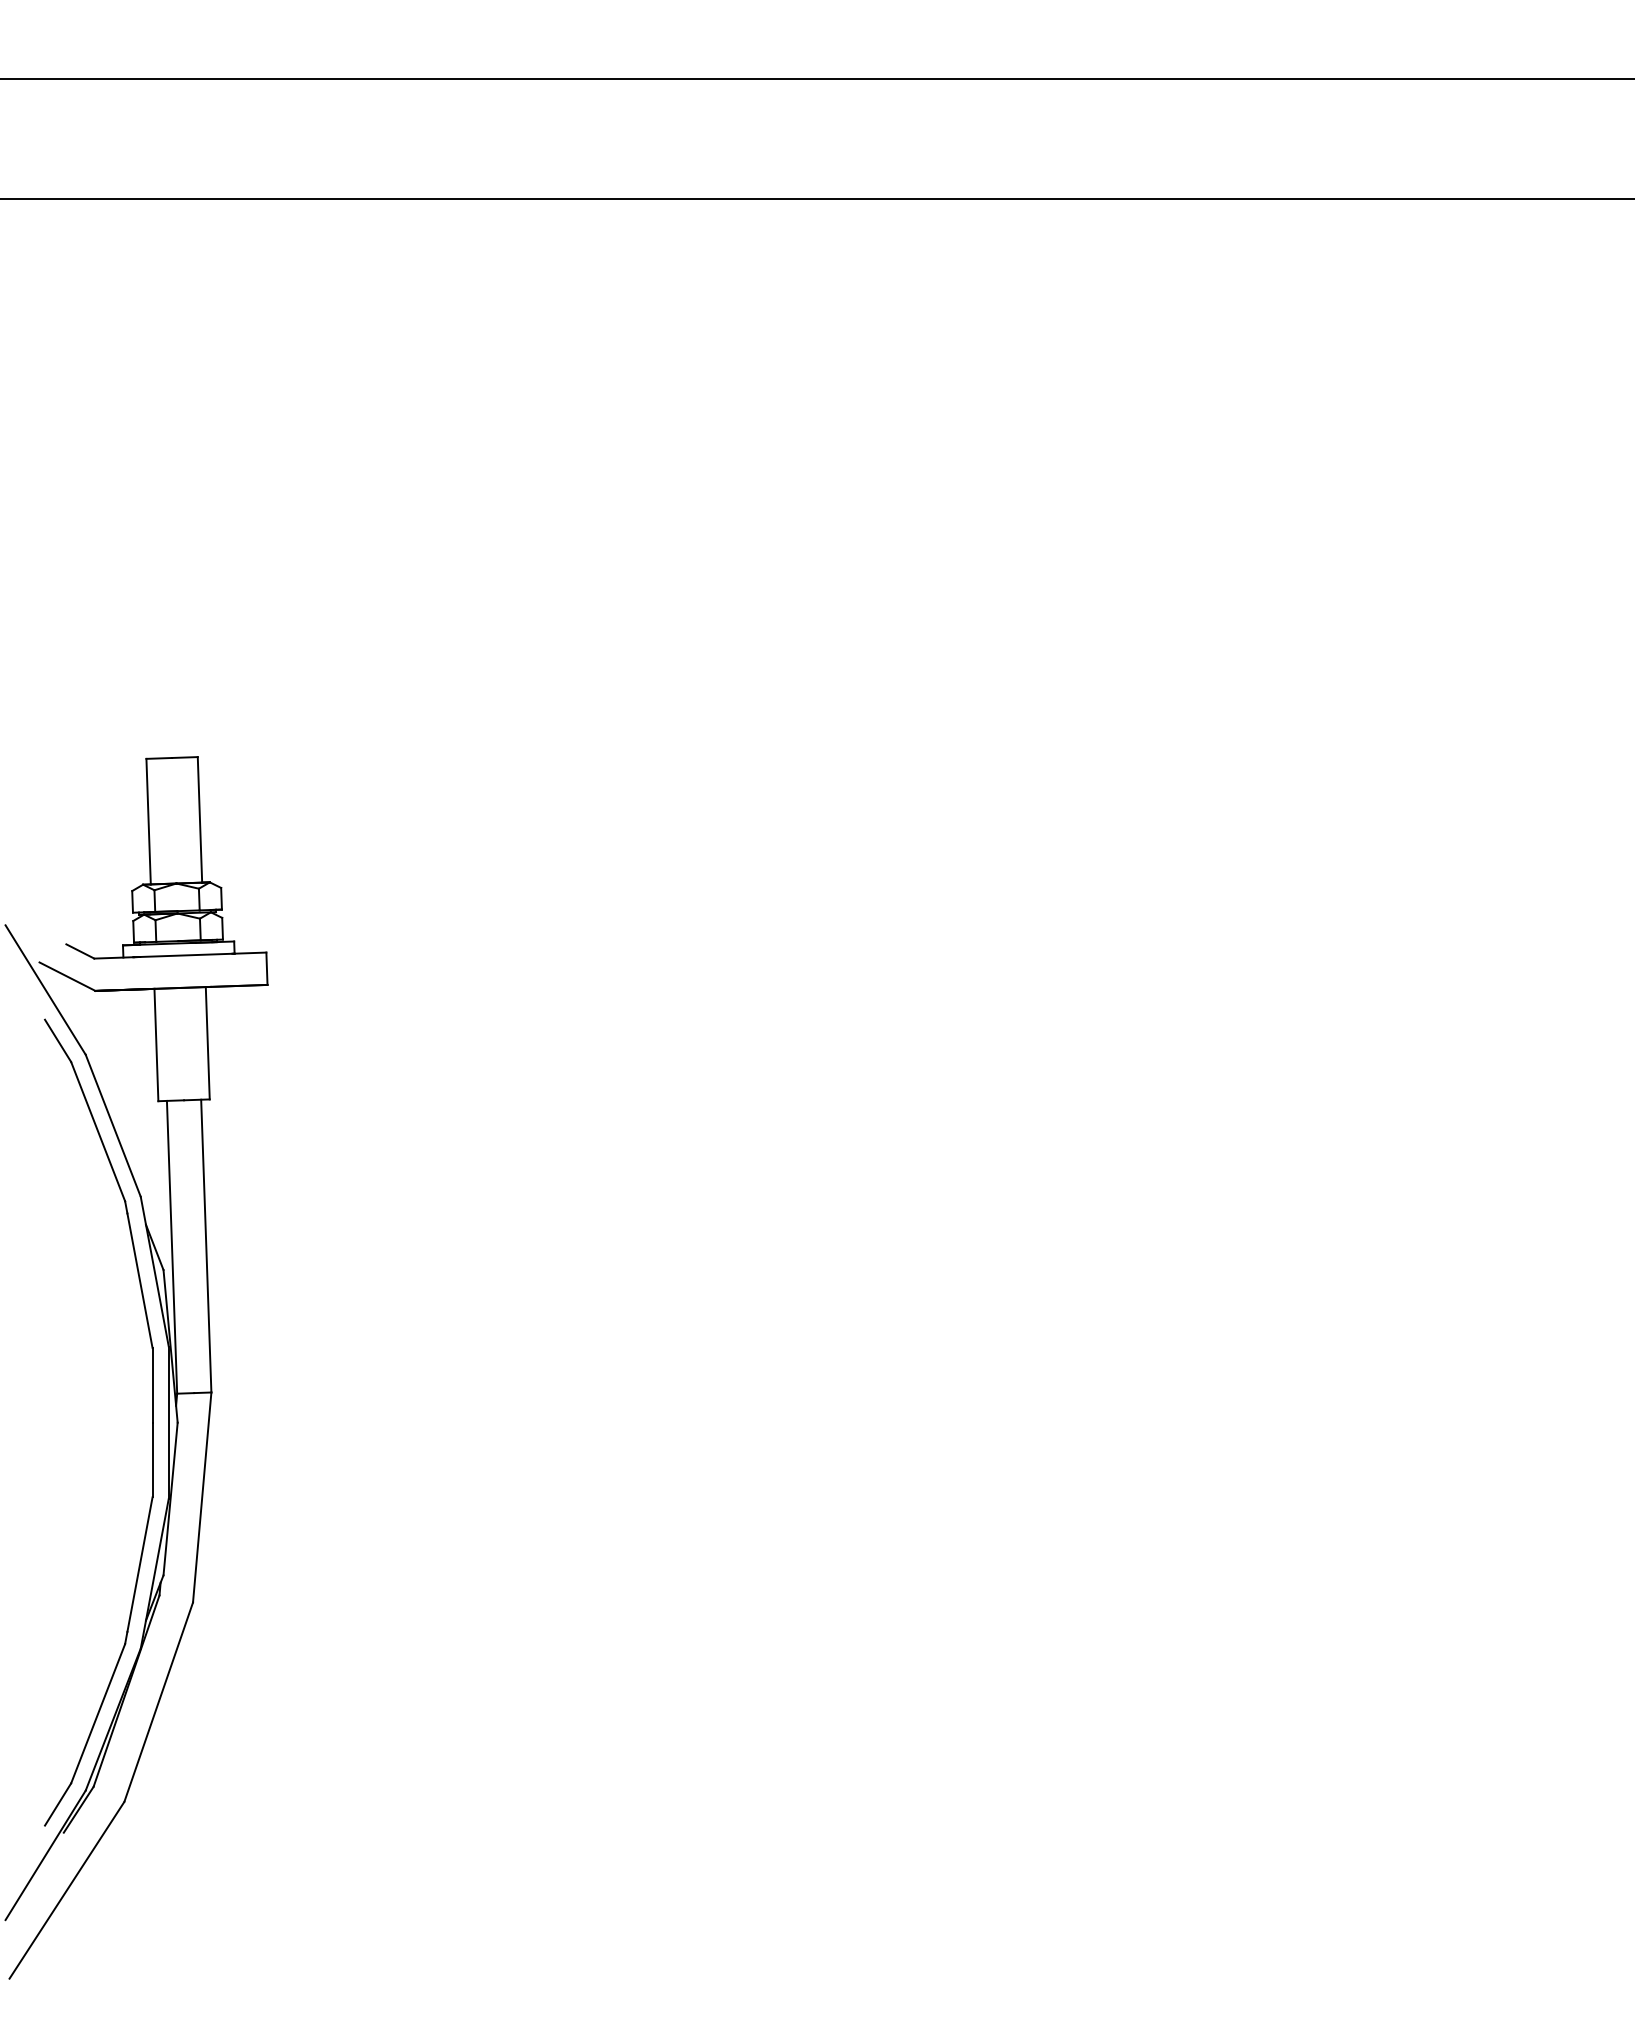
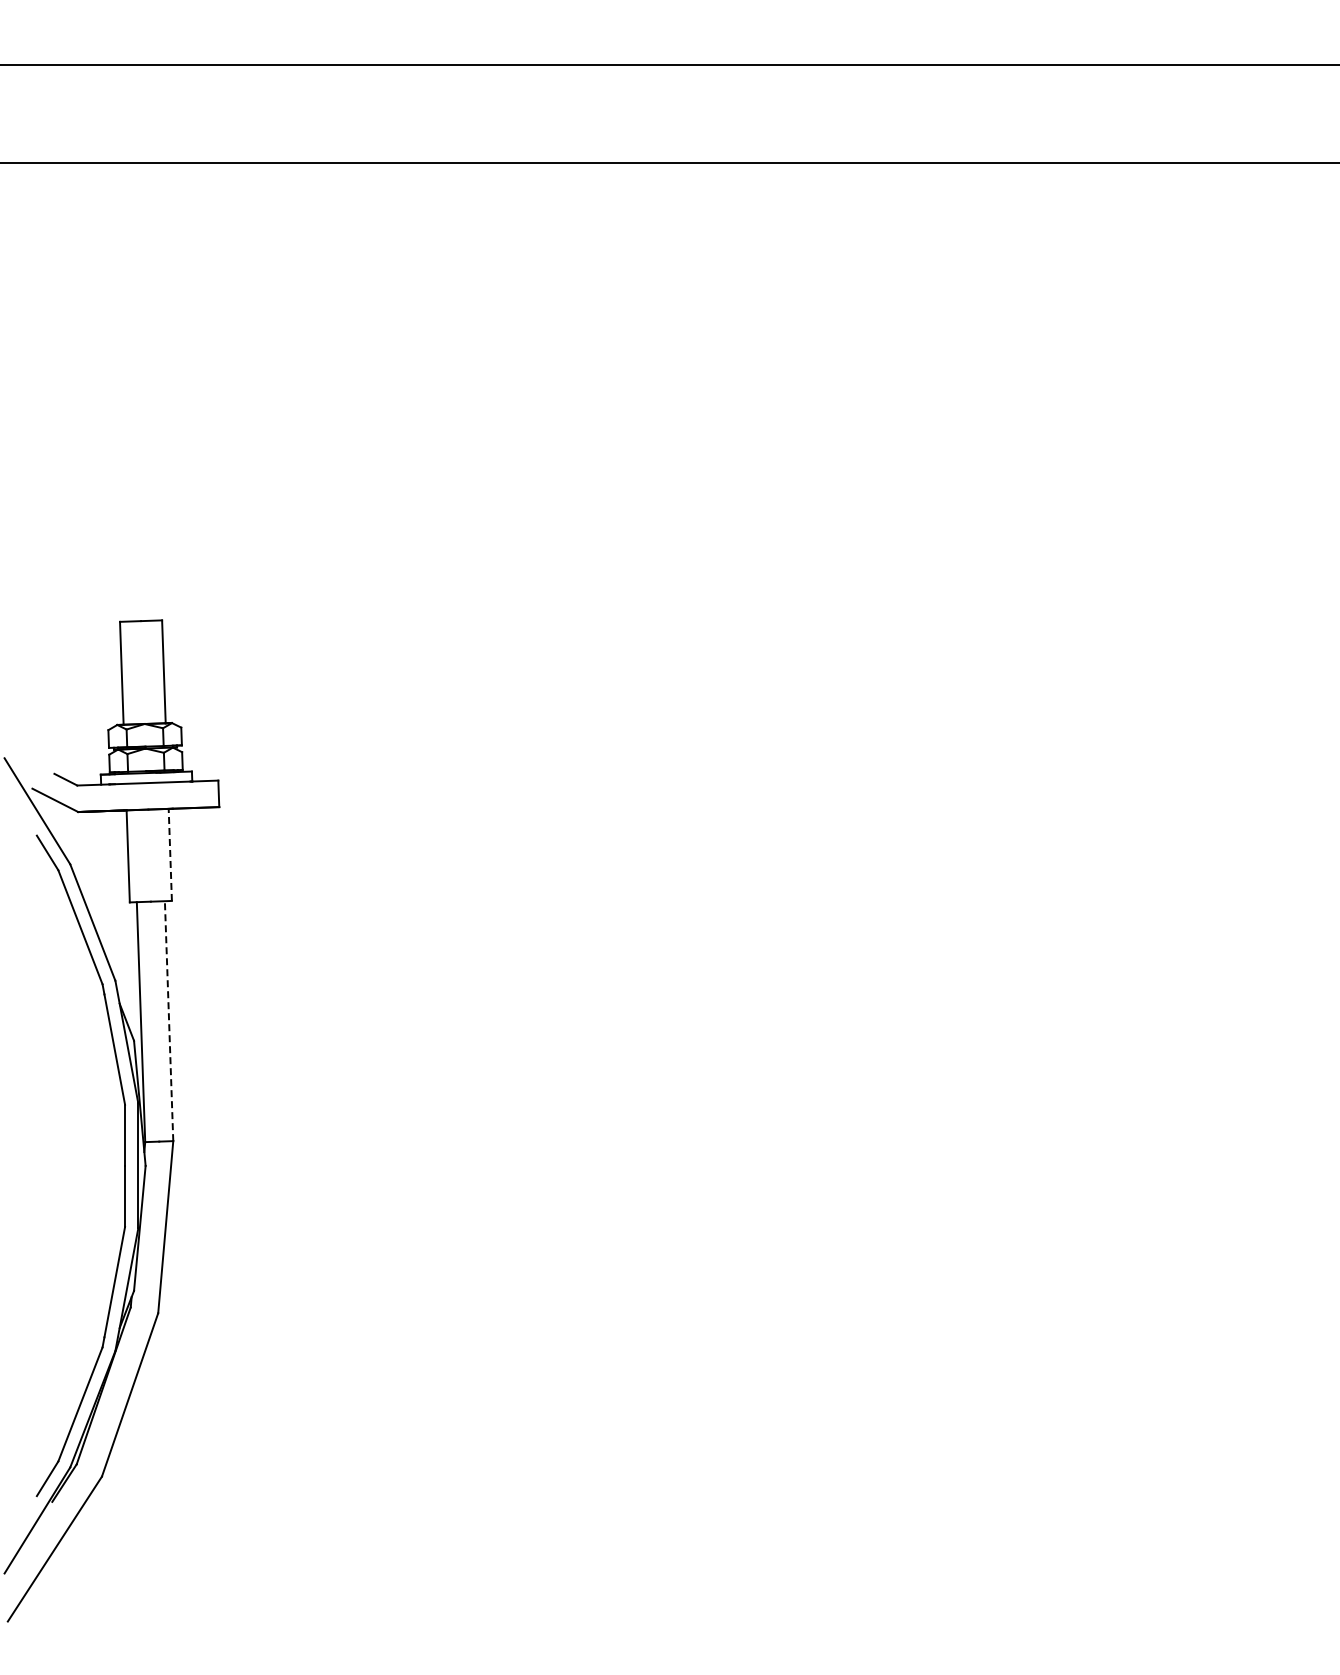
line: (208, 1042) -> (170, 854), solid -> dashed
line: (206, 1245) -> (169, 1020), solid -> dashed

